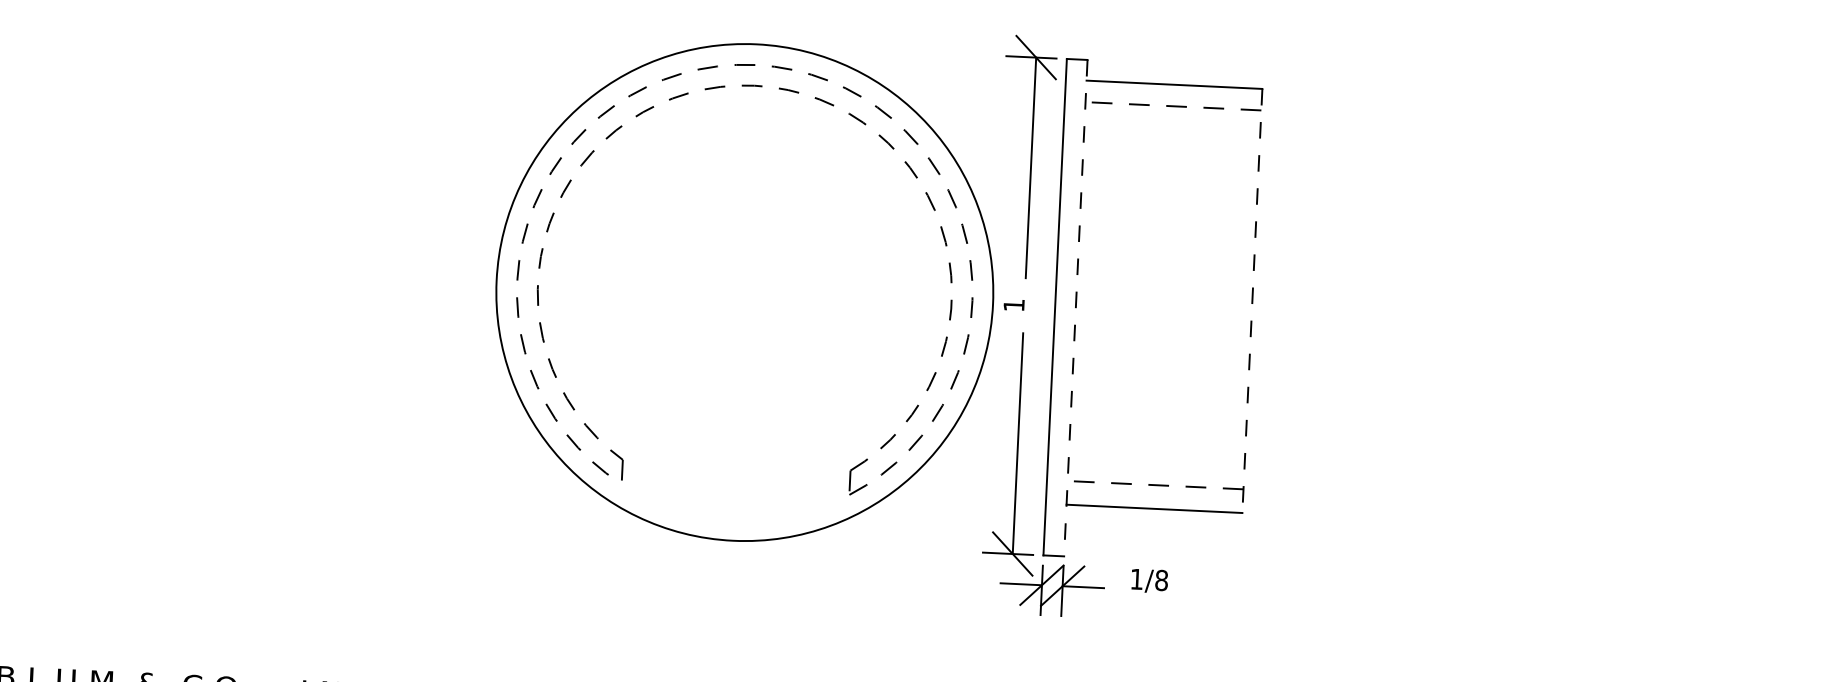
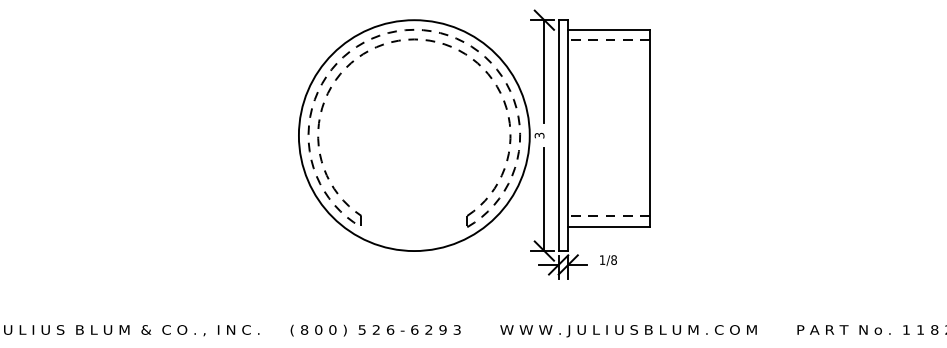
line: (1253, 301) -> (650, 128), dashed -> solid
text: (1013, 304) -> (539, 135), 1 -> 3
line: (1076, 310) -> (568, 136), dashed -> solid

